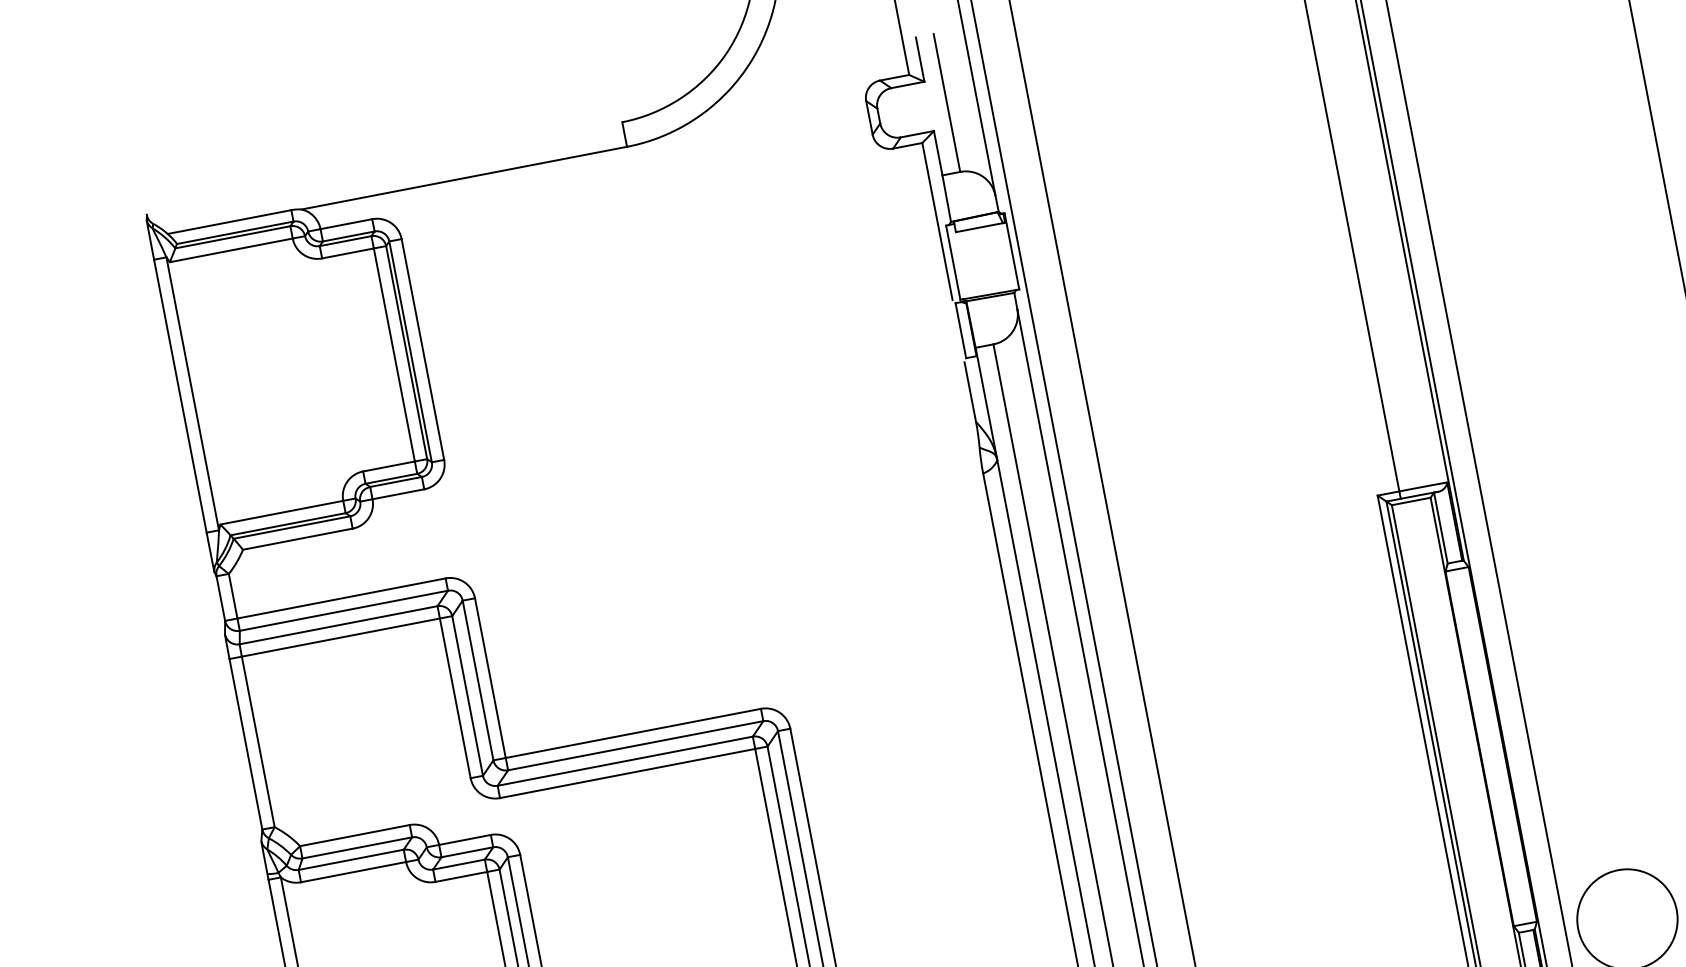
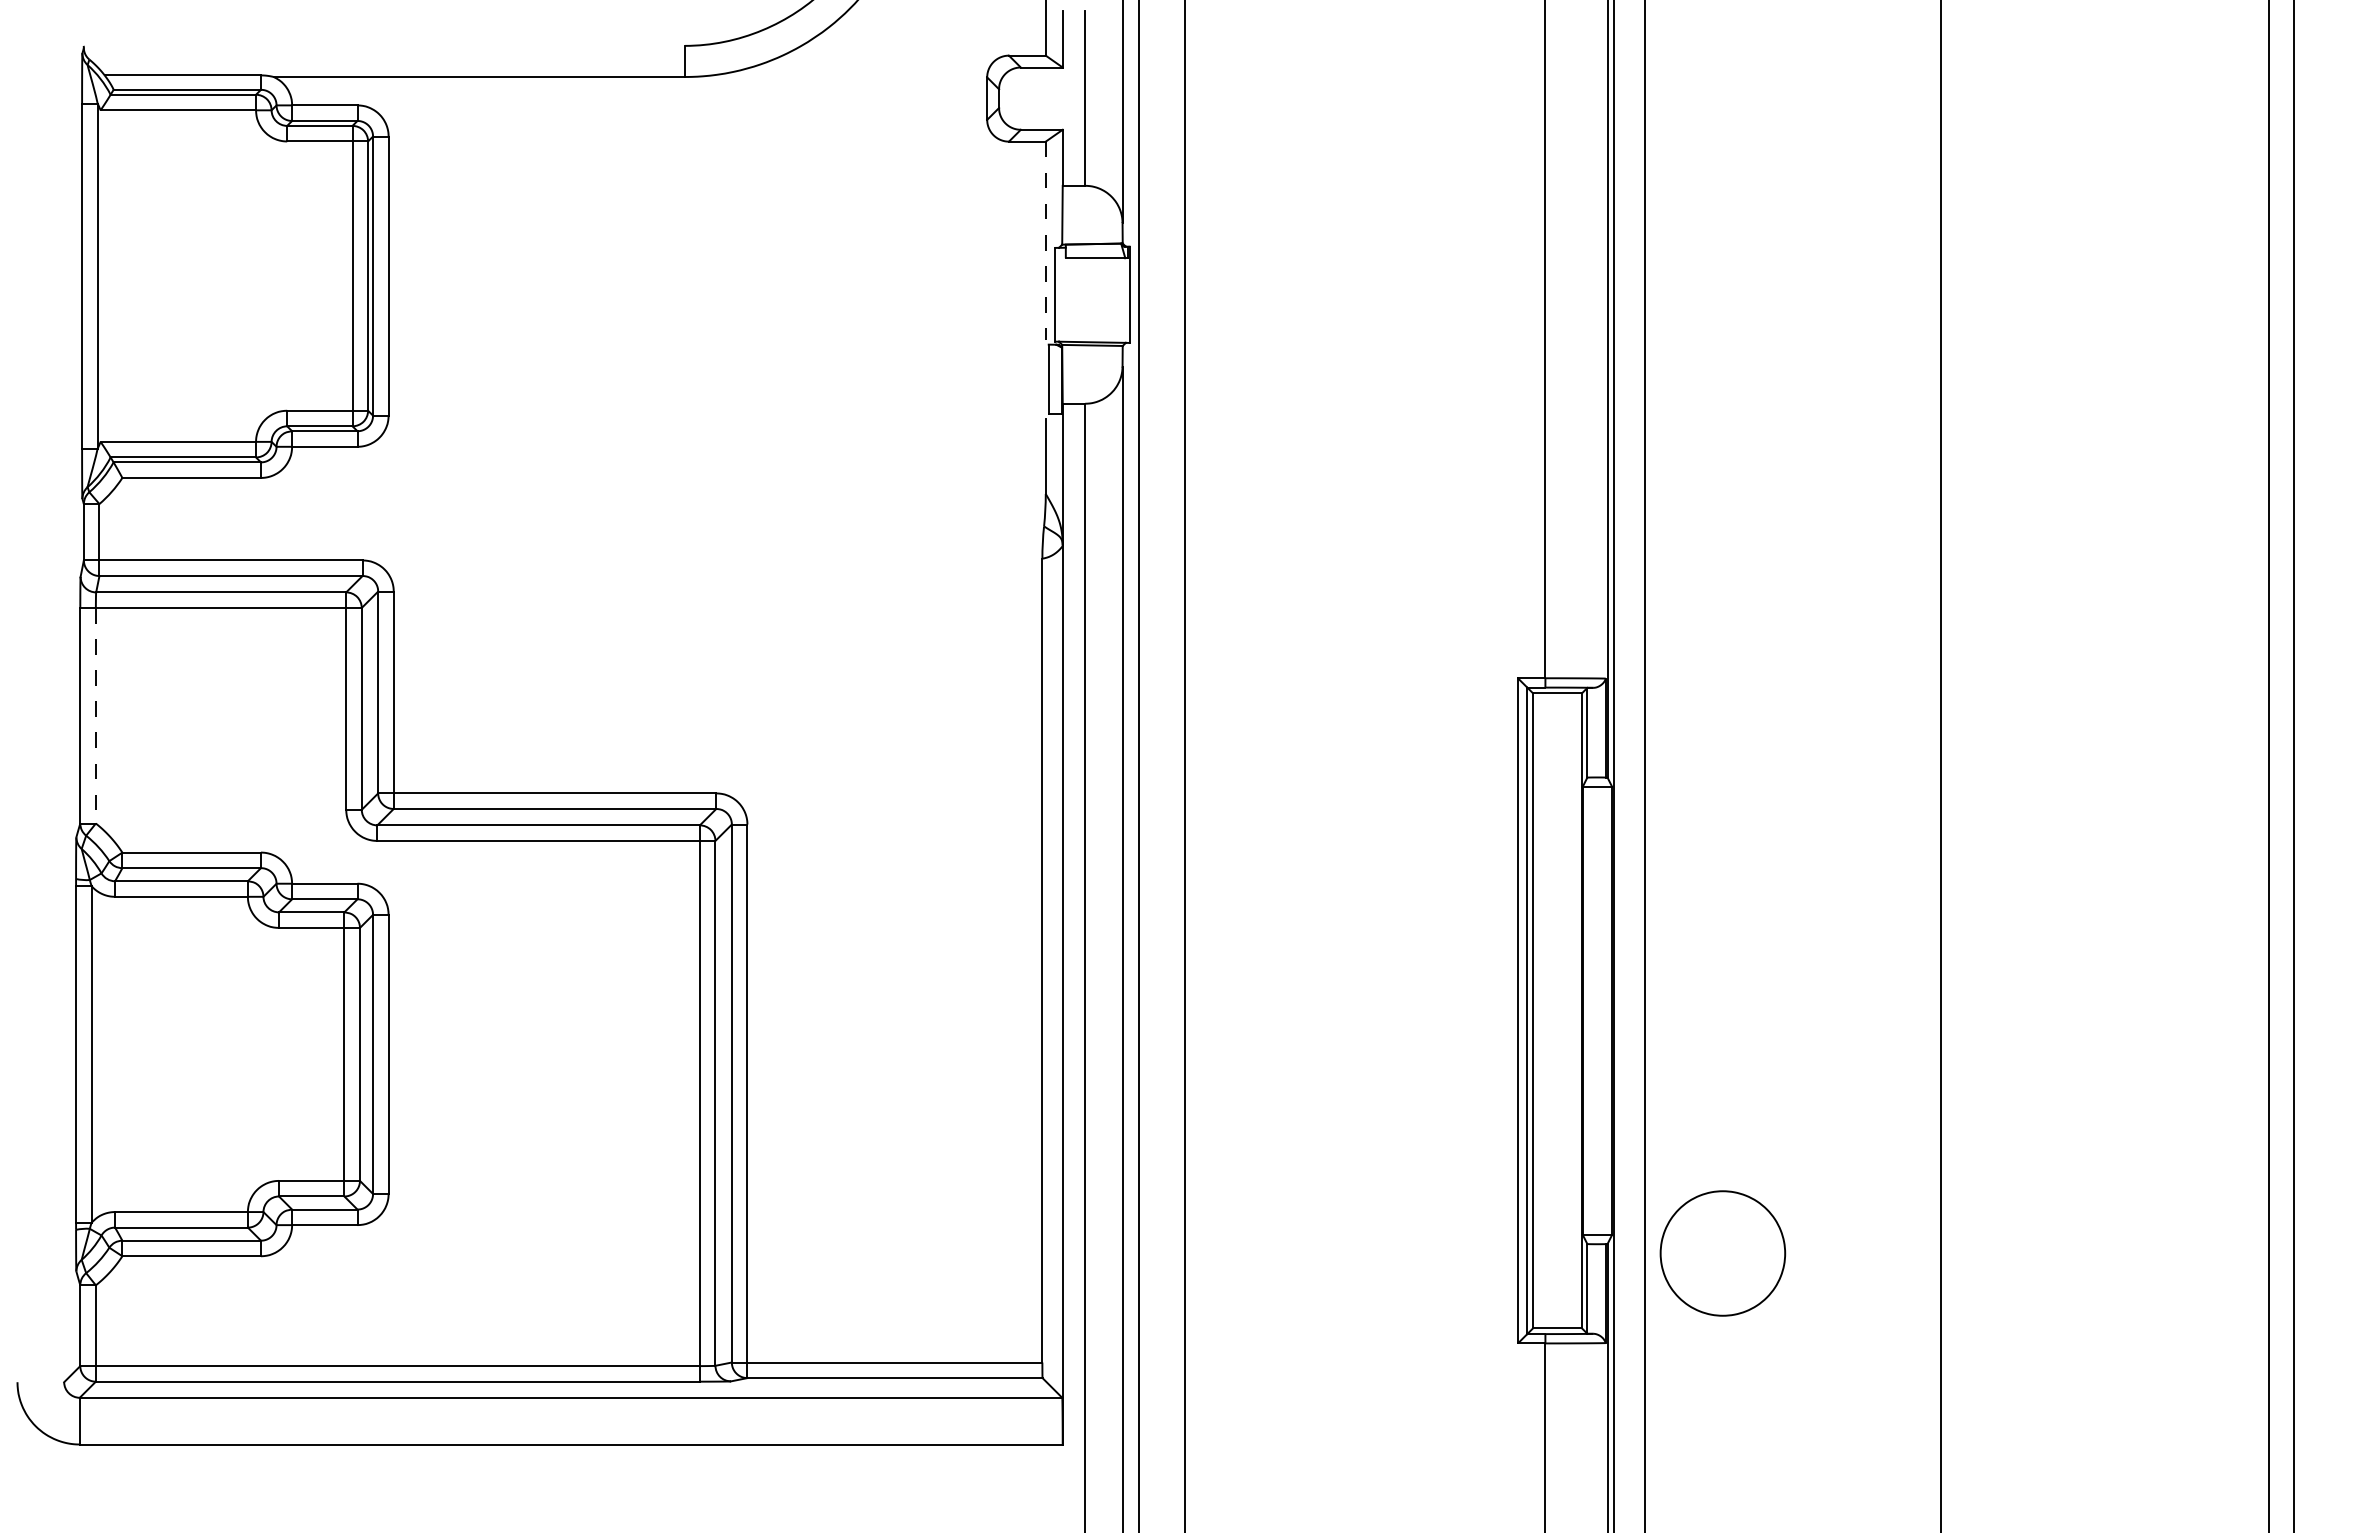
line: (937, 222) -> (1045, 241), solid -> dashed
line: (257, 741) -> (95, 715), solid -> dashed

